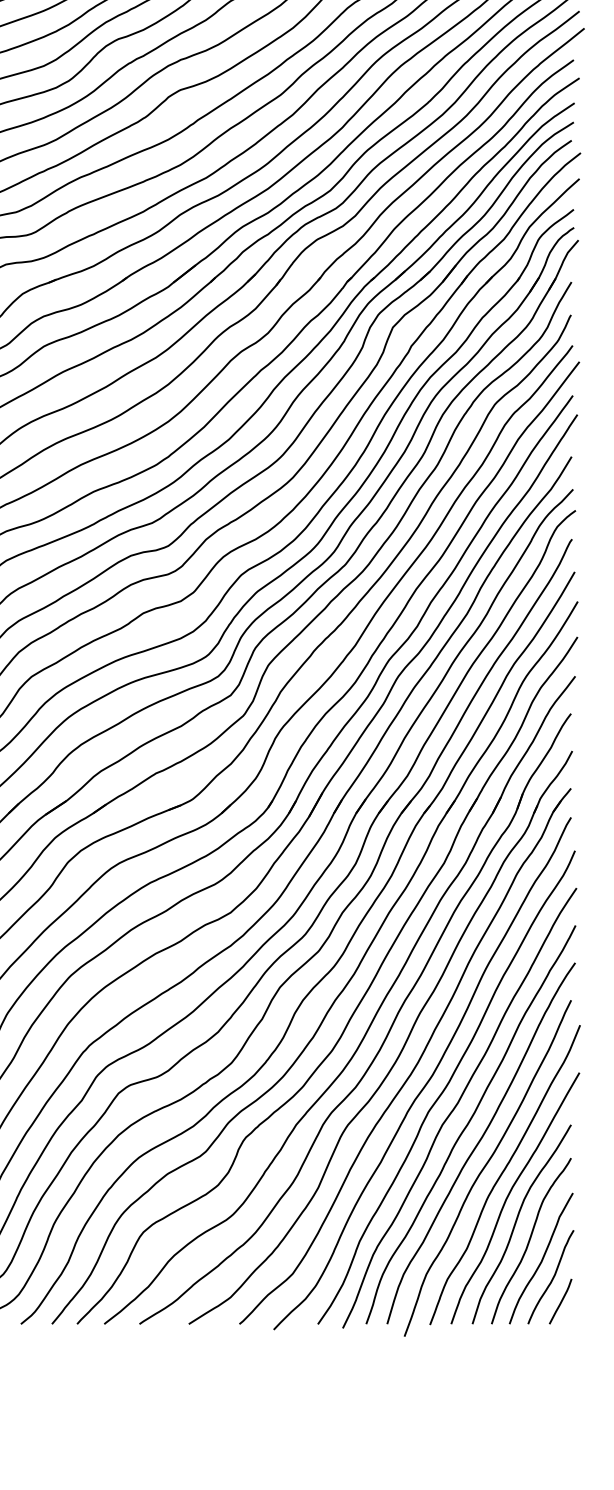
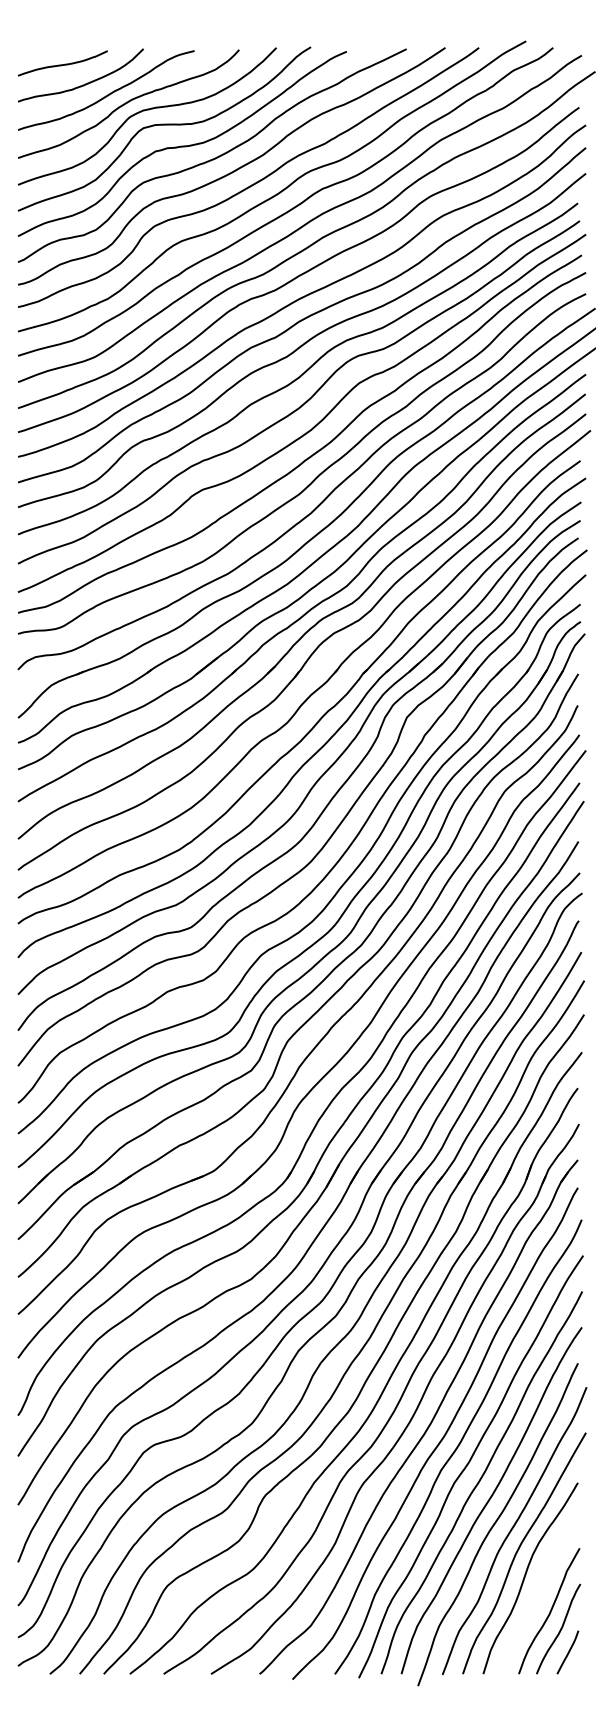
curve: (531, 1240) -> (539, 1593), removed

